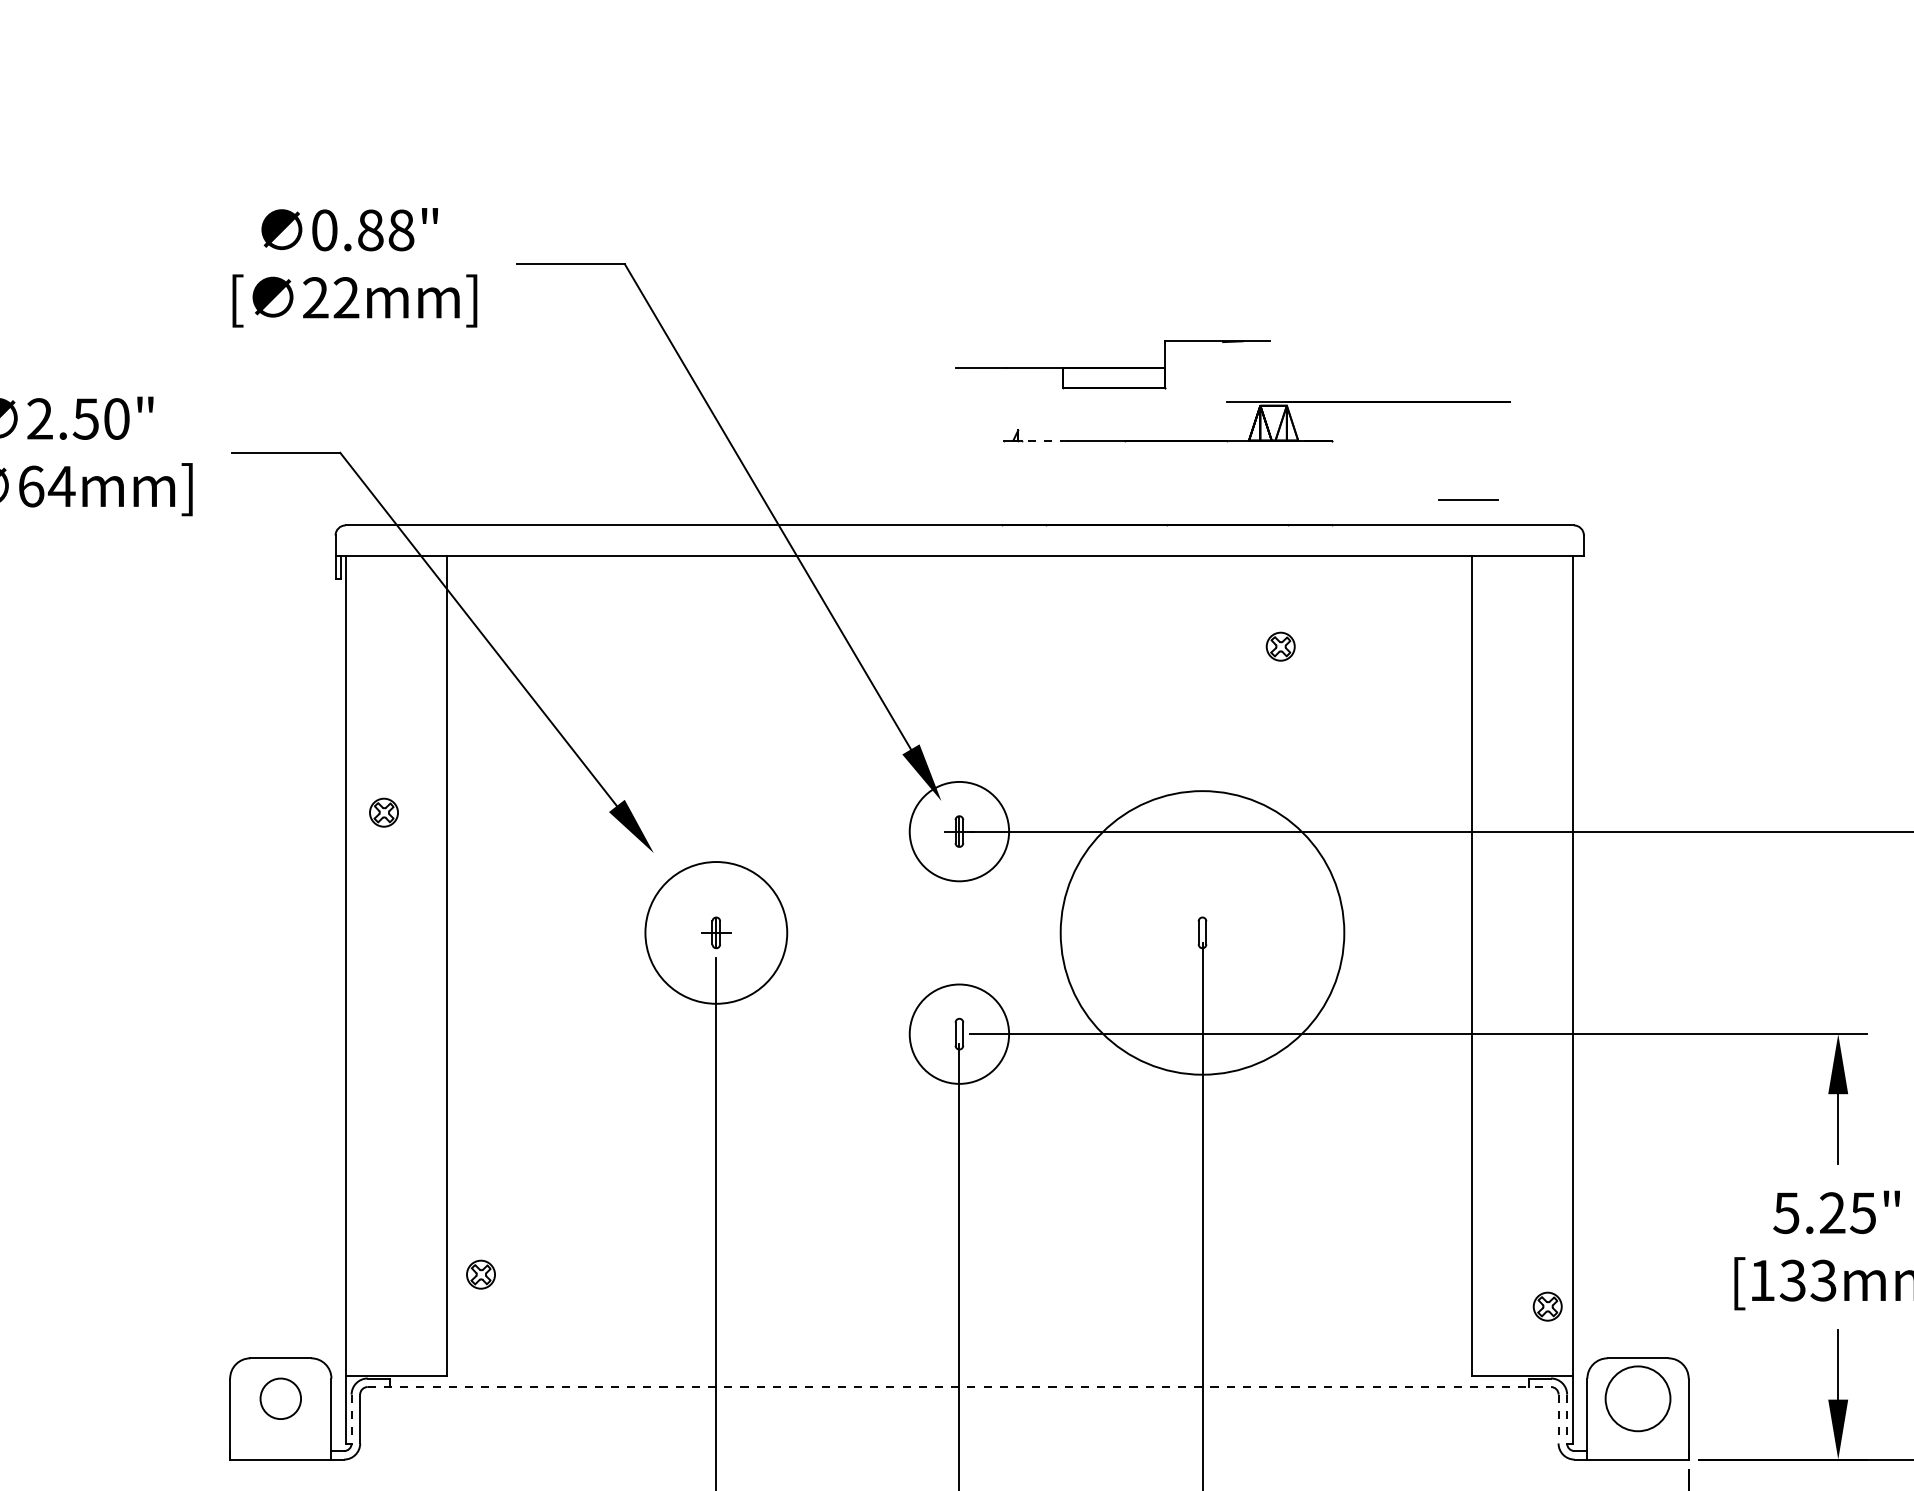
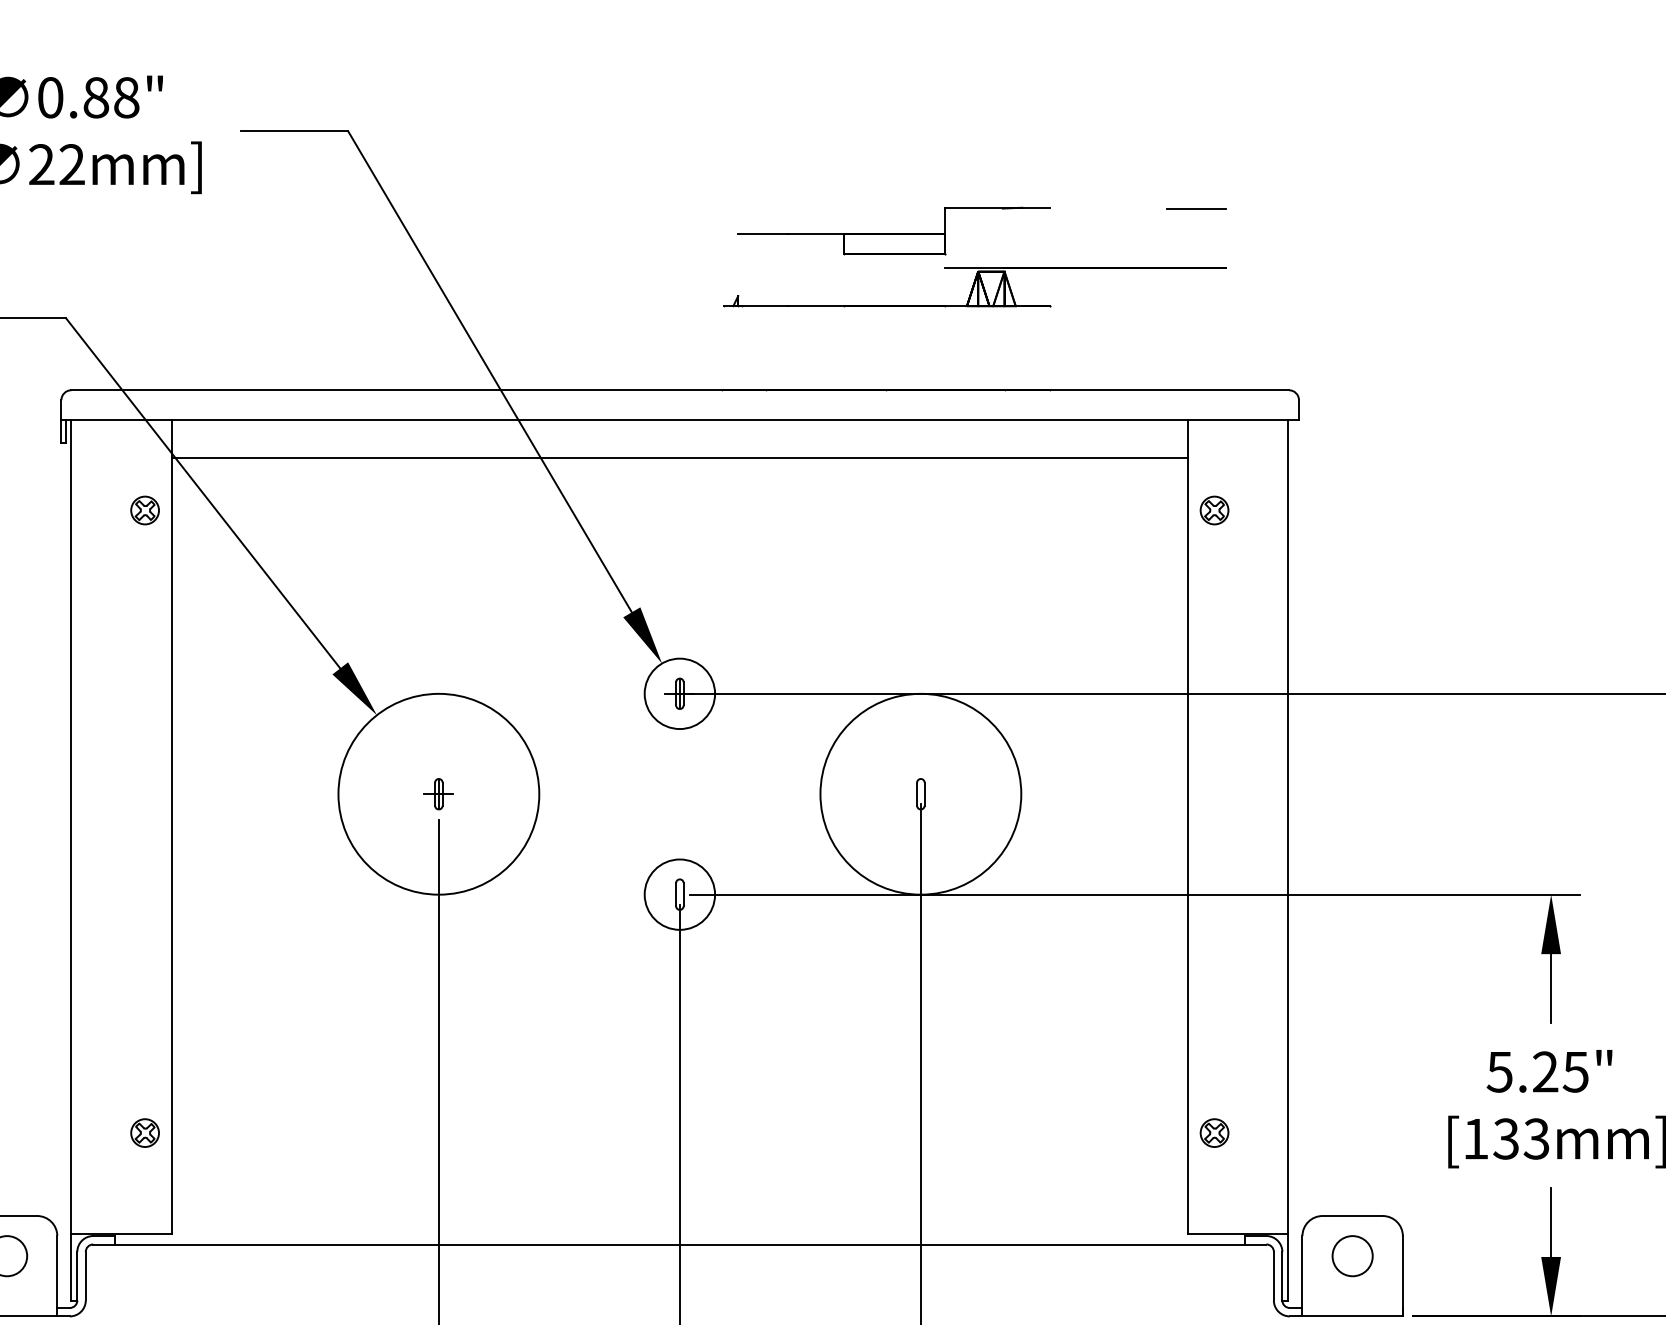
part: (1112, 364) -> (893, 230), moved
line: (1043, 440) -> (763, 306), dashed -> solid
line: (1468, 499) -> (1196, 207), moved
line: (958, 593) -> (678, 457), added
part: (1280, 646) -> (1214, 510), moved
part: (383, 812) -> (144, 510), moved
circle: (958, 831) -> (678, 693), size x0.71
circle: (716, 932) -> (439, 793), size x1.43
circle: (1202, 932) -> (920, 793), size x0.71
circle: (958, 1033) -> (678, 893), size x0.71
part: (480, 1274) -> (144, 1132), moved
part: (1547, 1306) -> (1214, 1132), moved
line: (959, 1387) -> (679, 1244), dashed -> solid
circle: (1637, 1398) -> (1352, 1255), size x0.62
line: (351, 1419) -> (77, 1276), dashed -> solid
line: (1558, 1419) -> (1273, 1276), dashed -> solid
line: (1567, 1419) -> (1282, 1276), dashed -> solid

